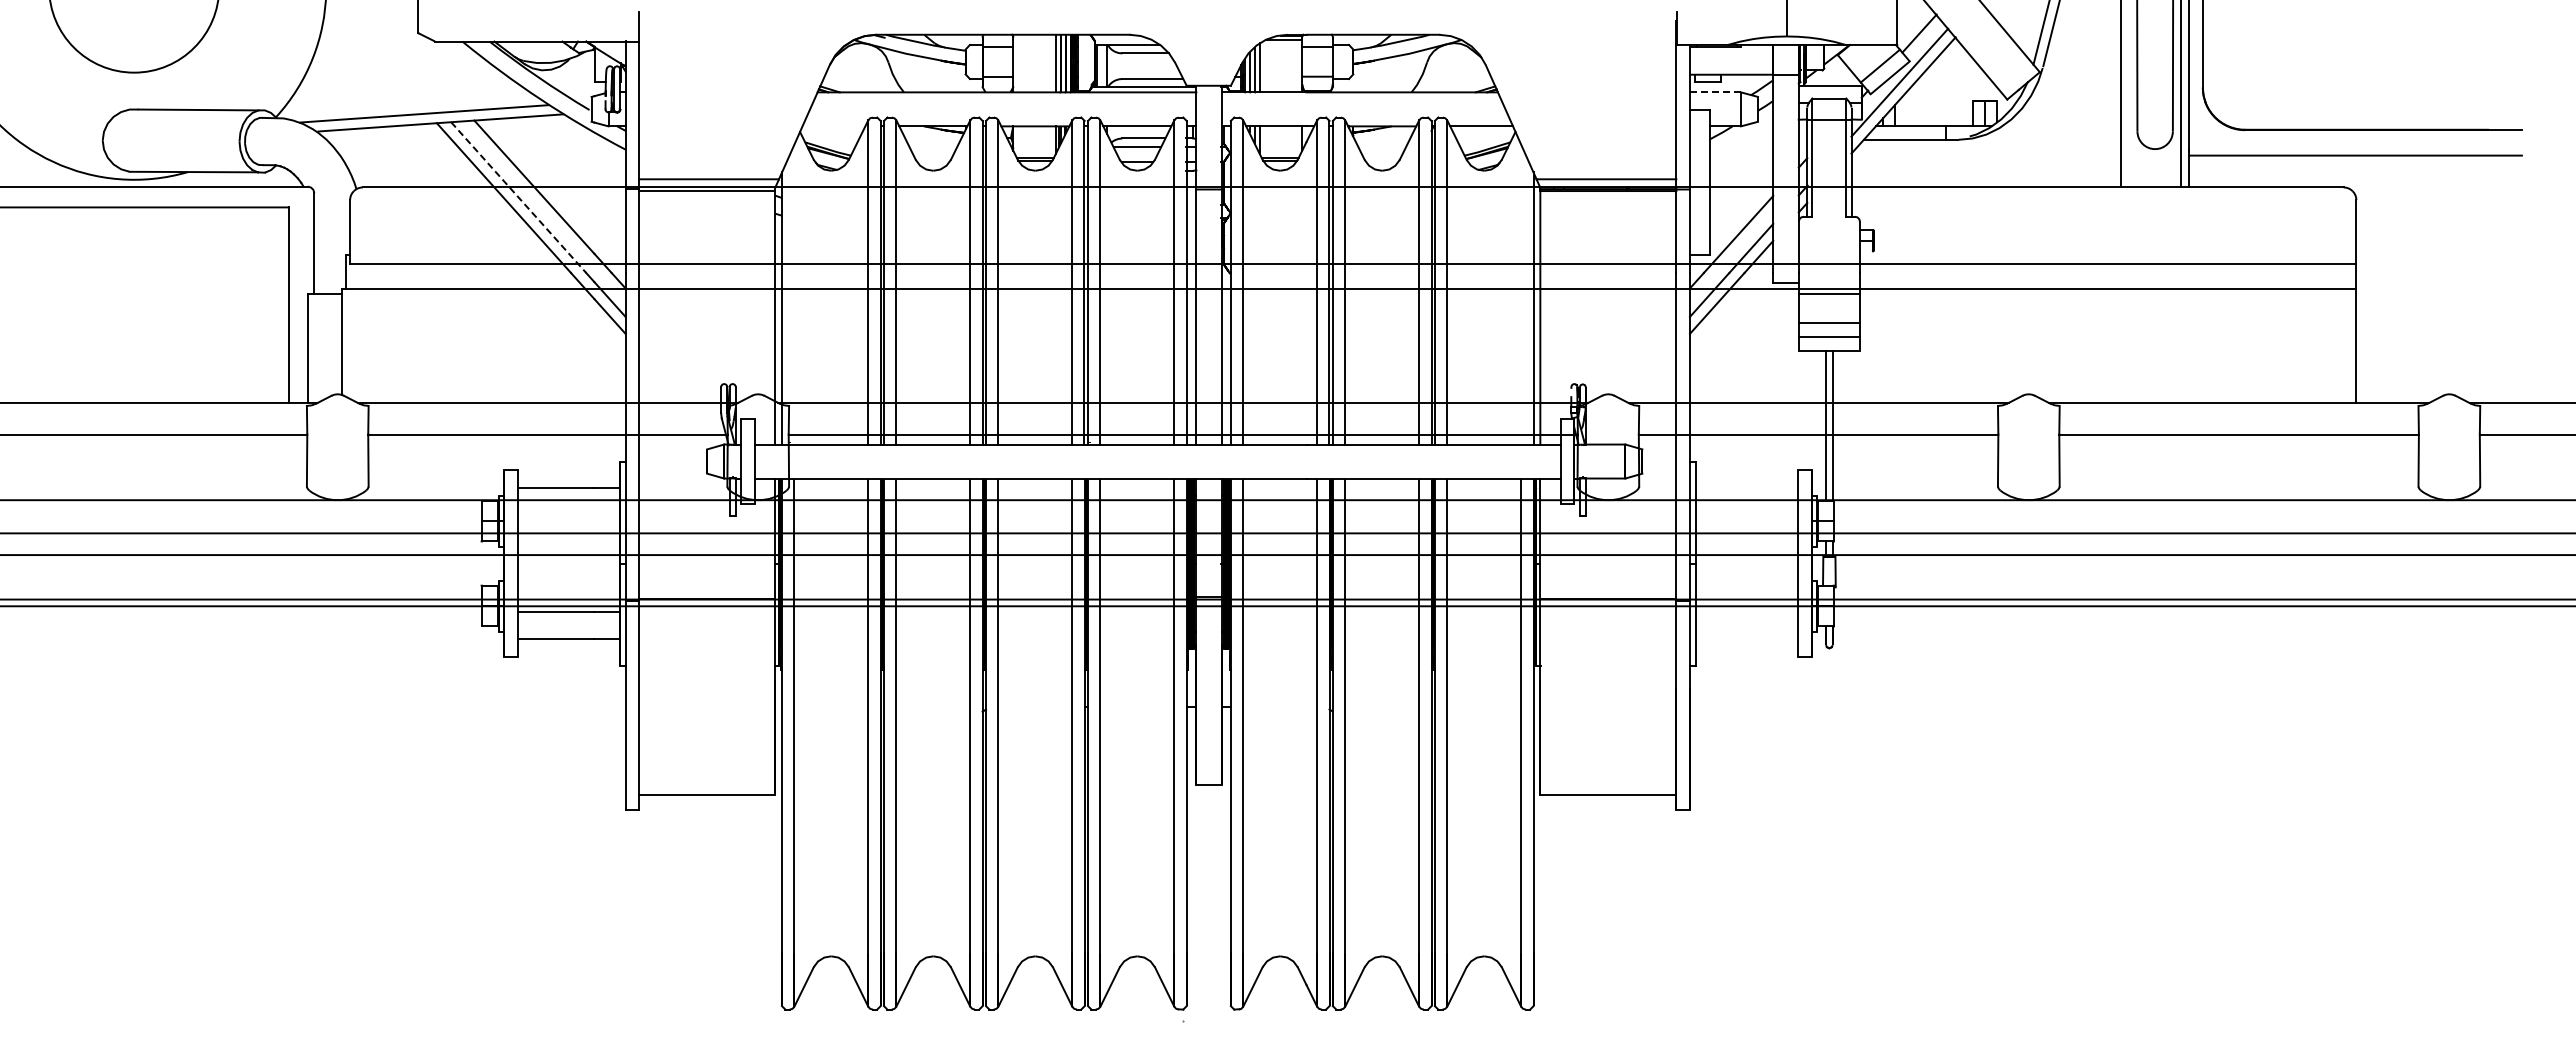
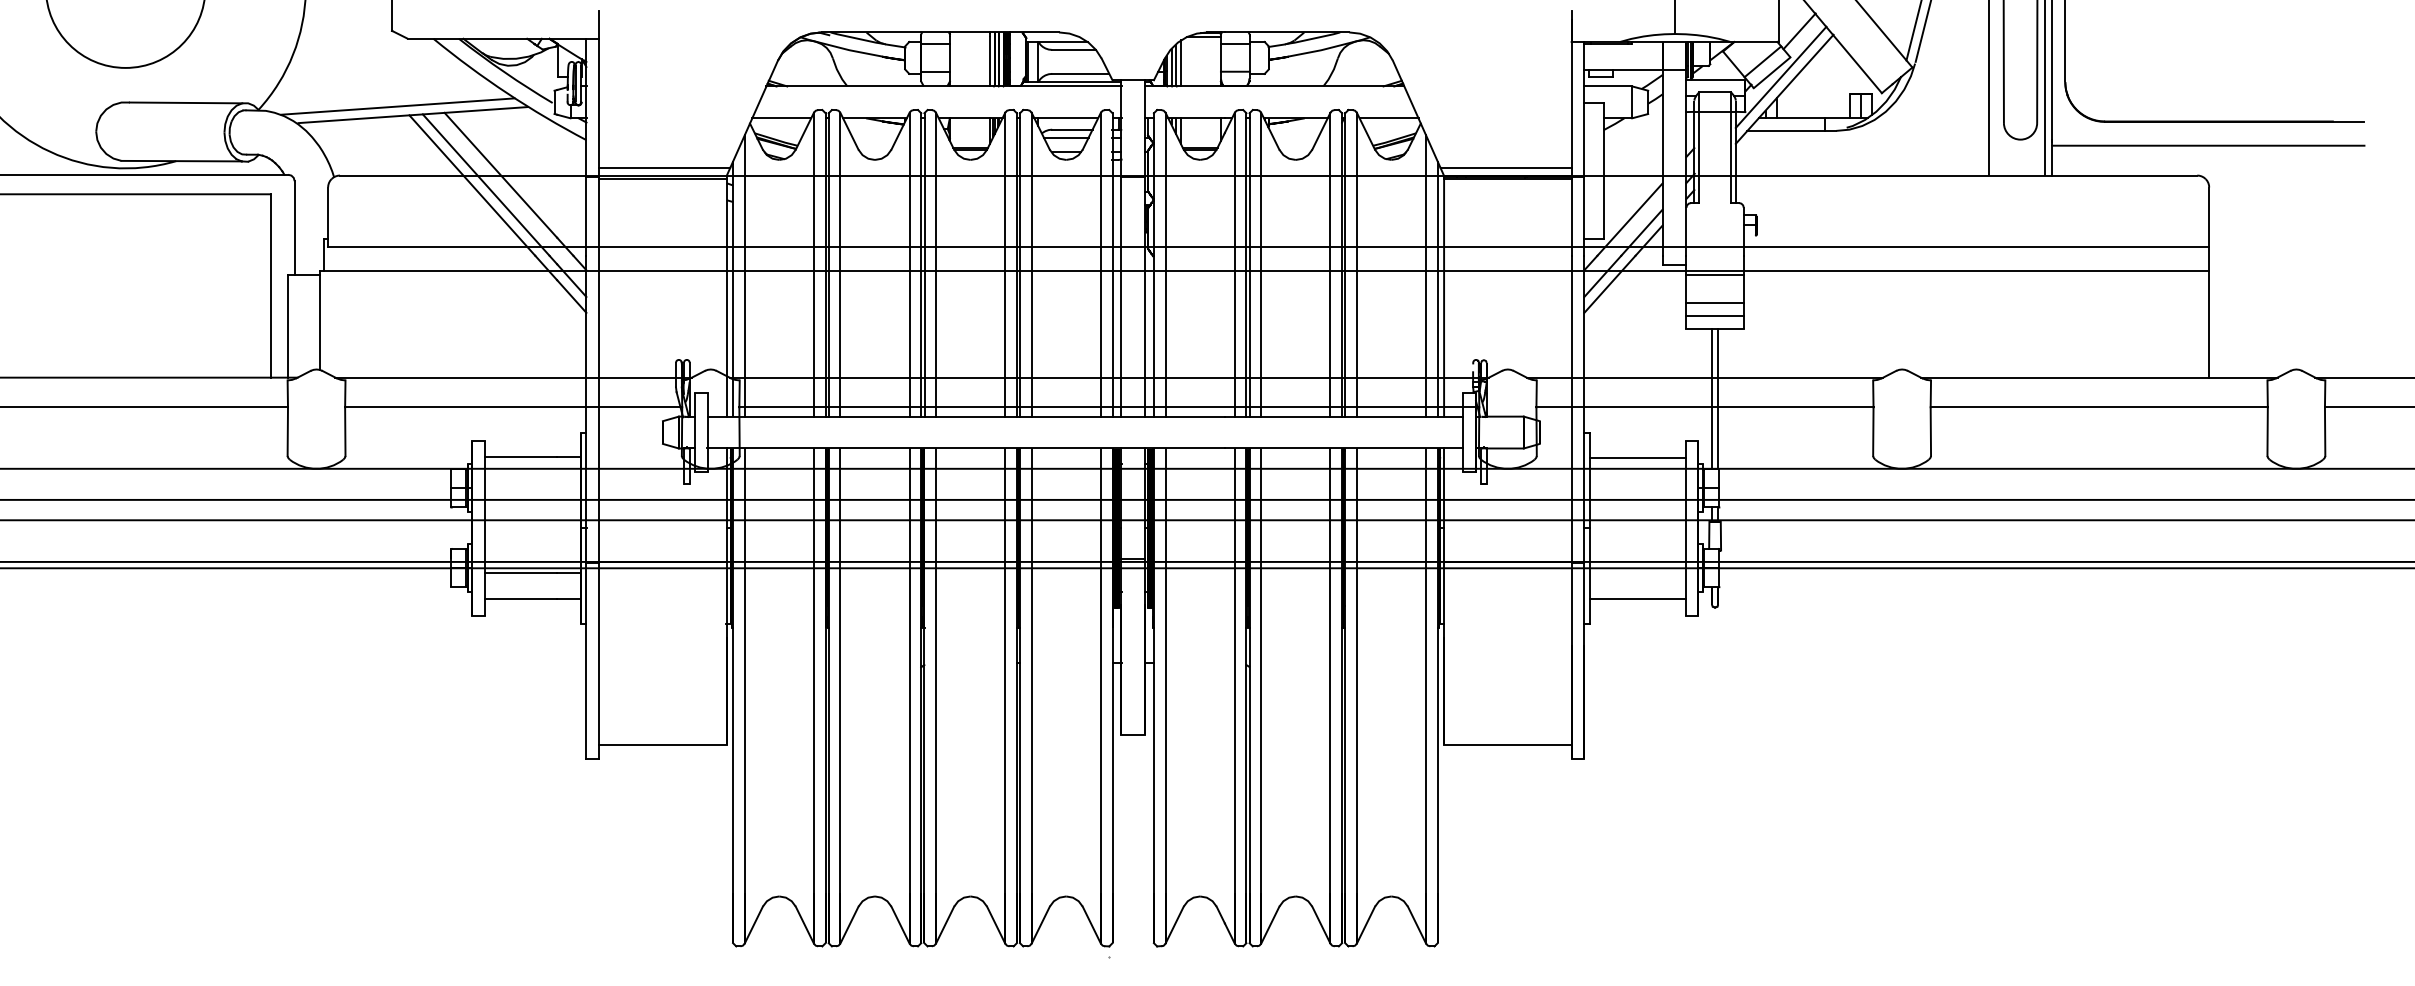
line: (1715, 92) -> (1608, 86), dashed -> solid
line: (833, 126) -> (781, 118), added
line: (519, 197) -> (486, 184), dashed -> solid
line: (794, 294) -> (744, 275), added
line: (1521, 294) -> (1426, 275), added
line: (1746, 488) -> (1637, 457), added
line: (1746, 638) -> (1637, 598), added

